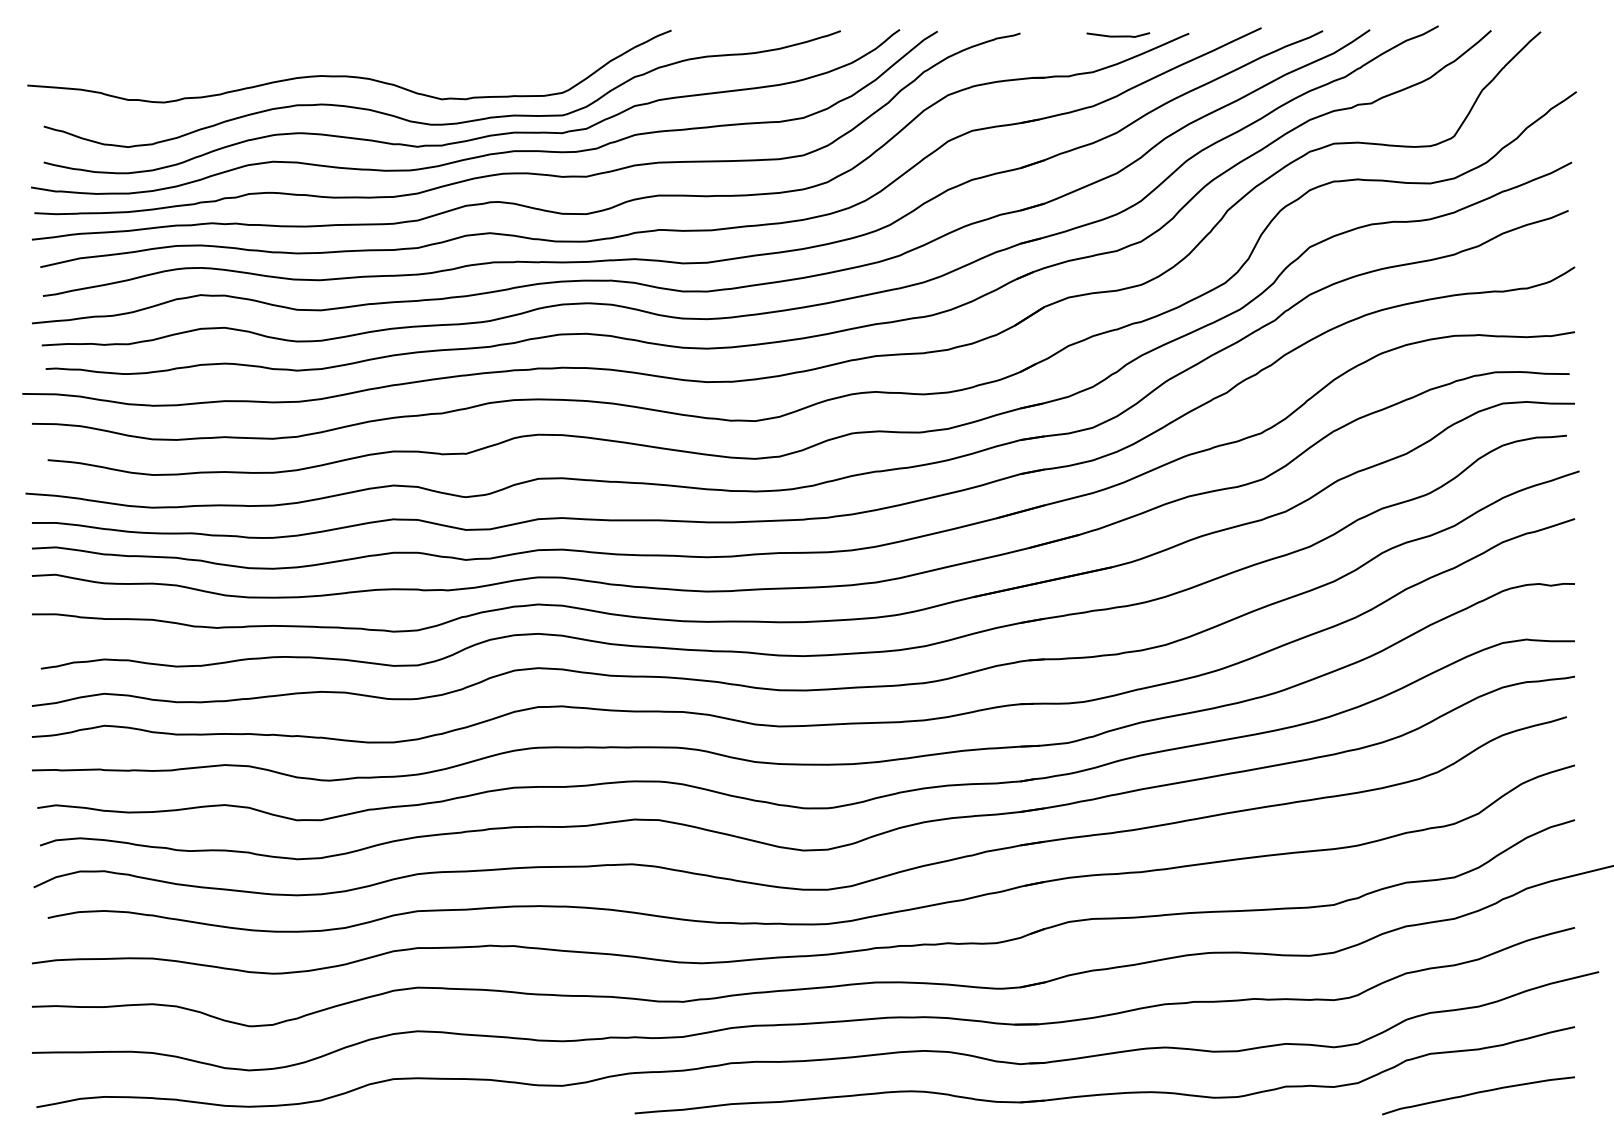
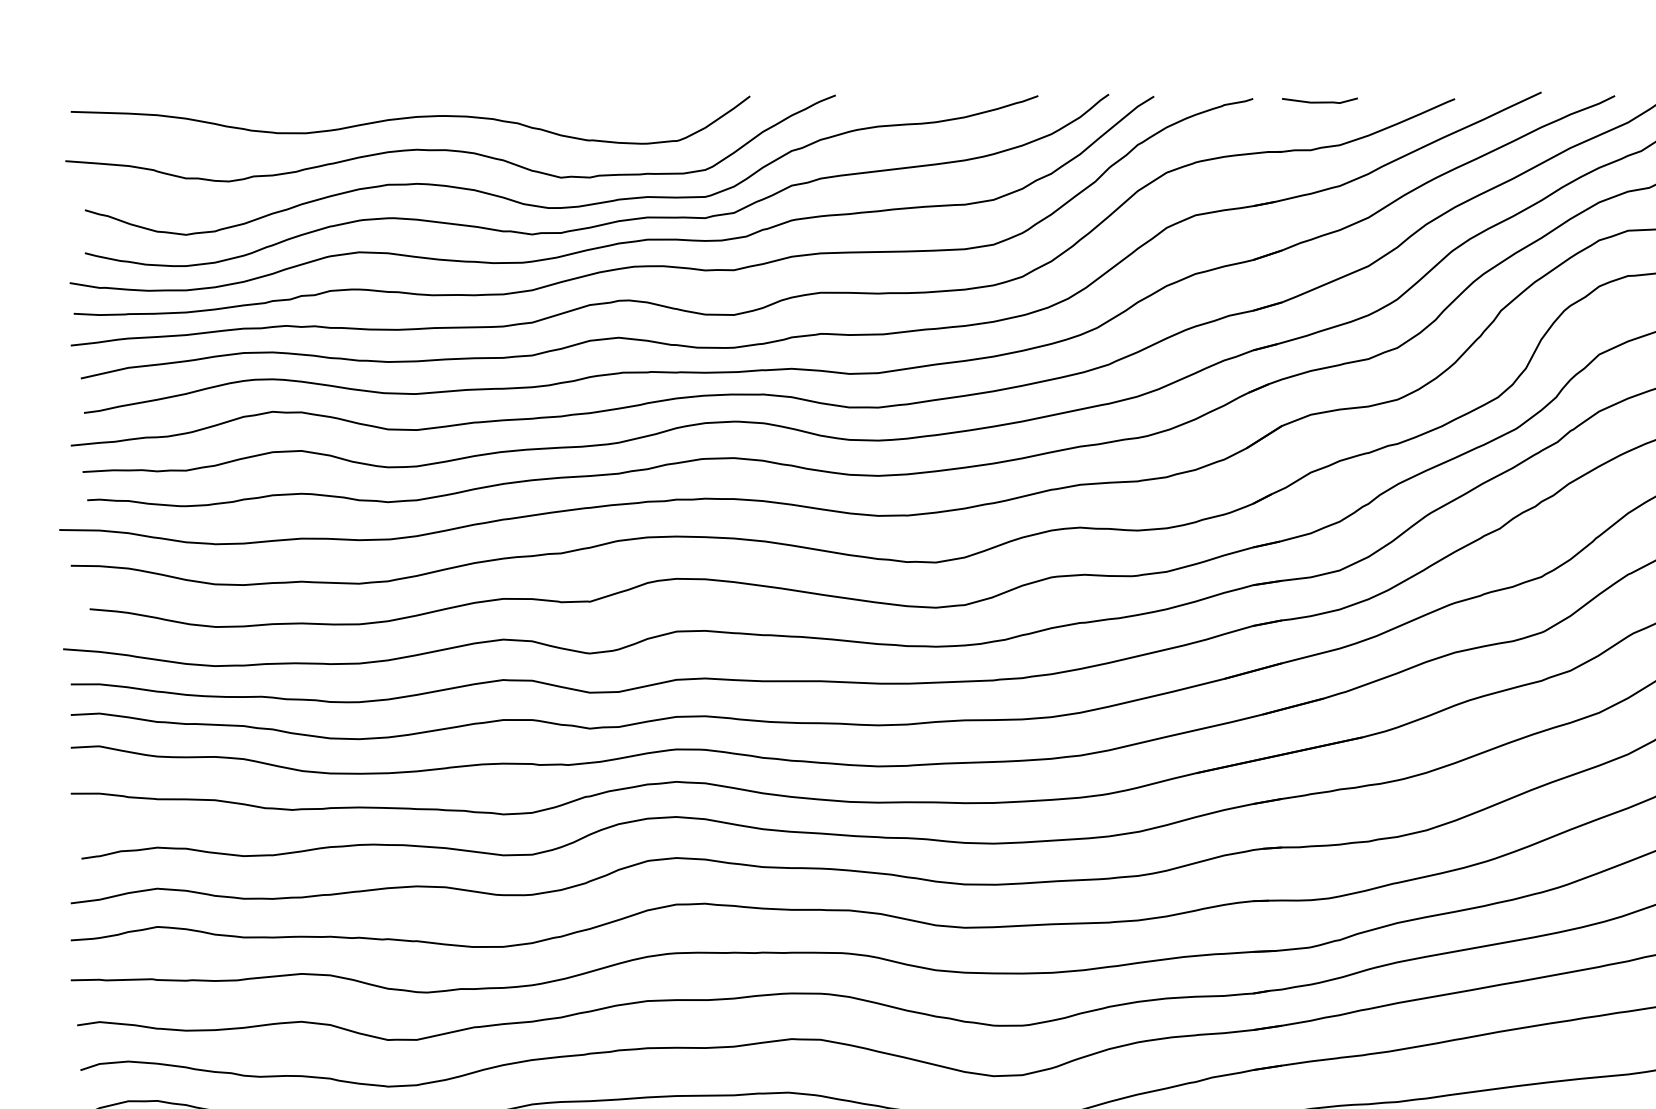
line: (1118, 35) -> (1320, 101), moved
curve: (316, 49) -> (411, 118), added

